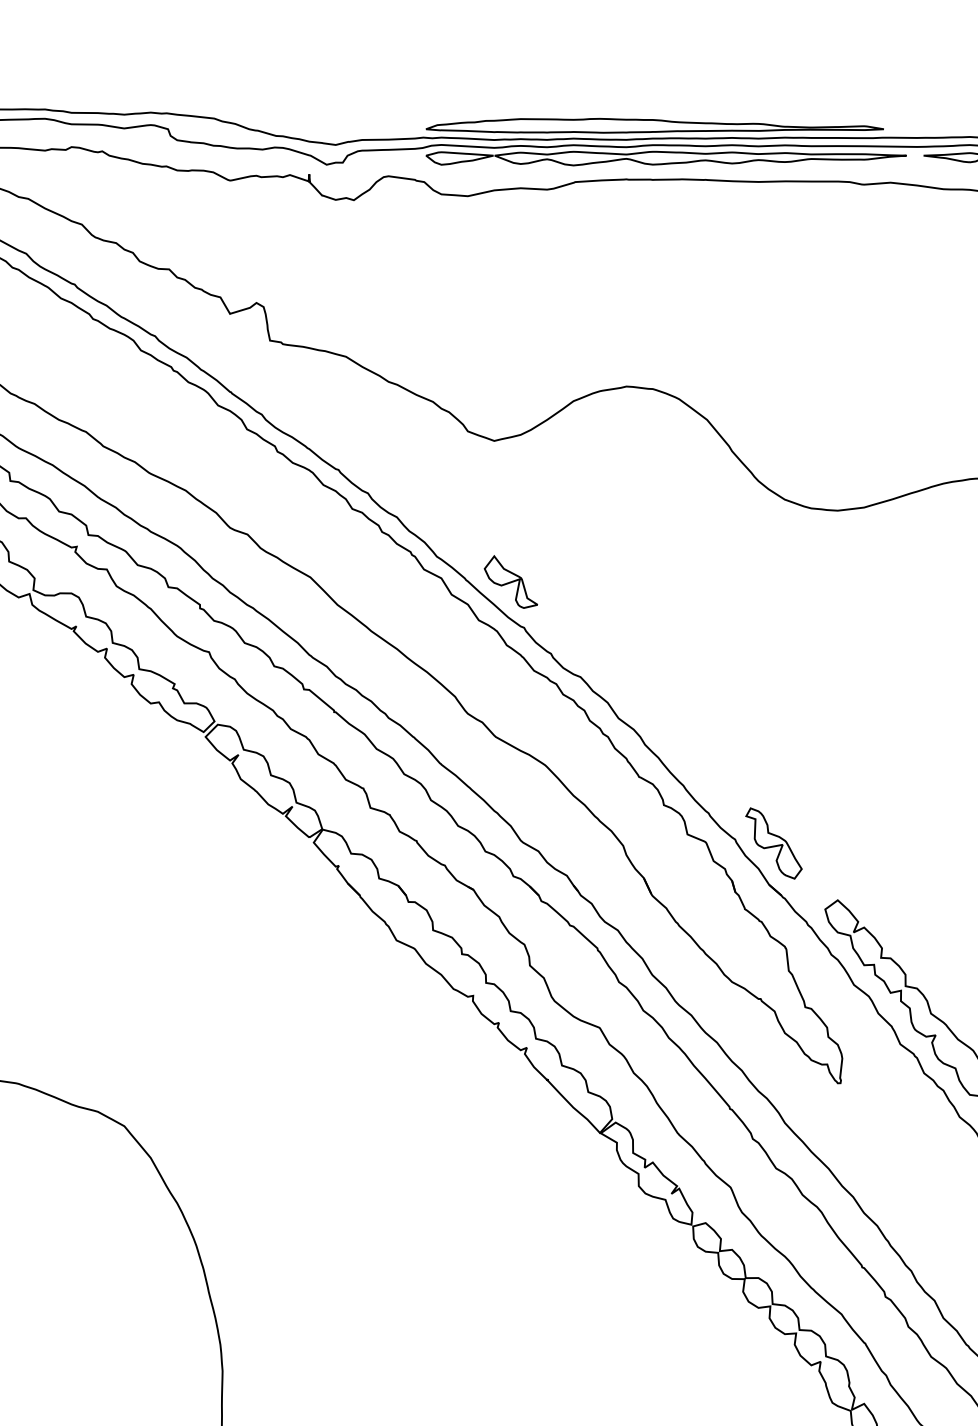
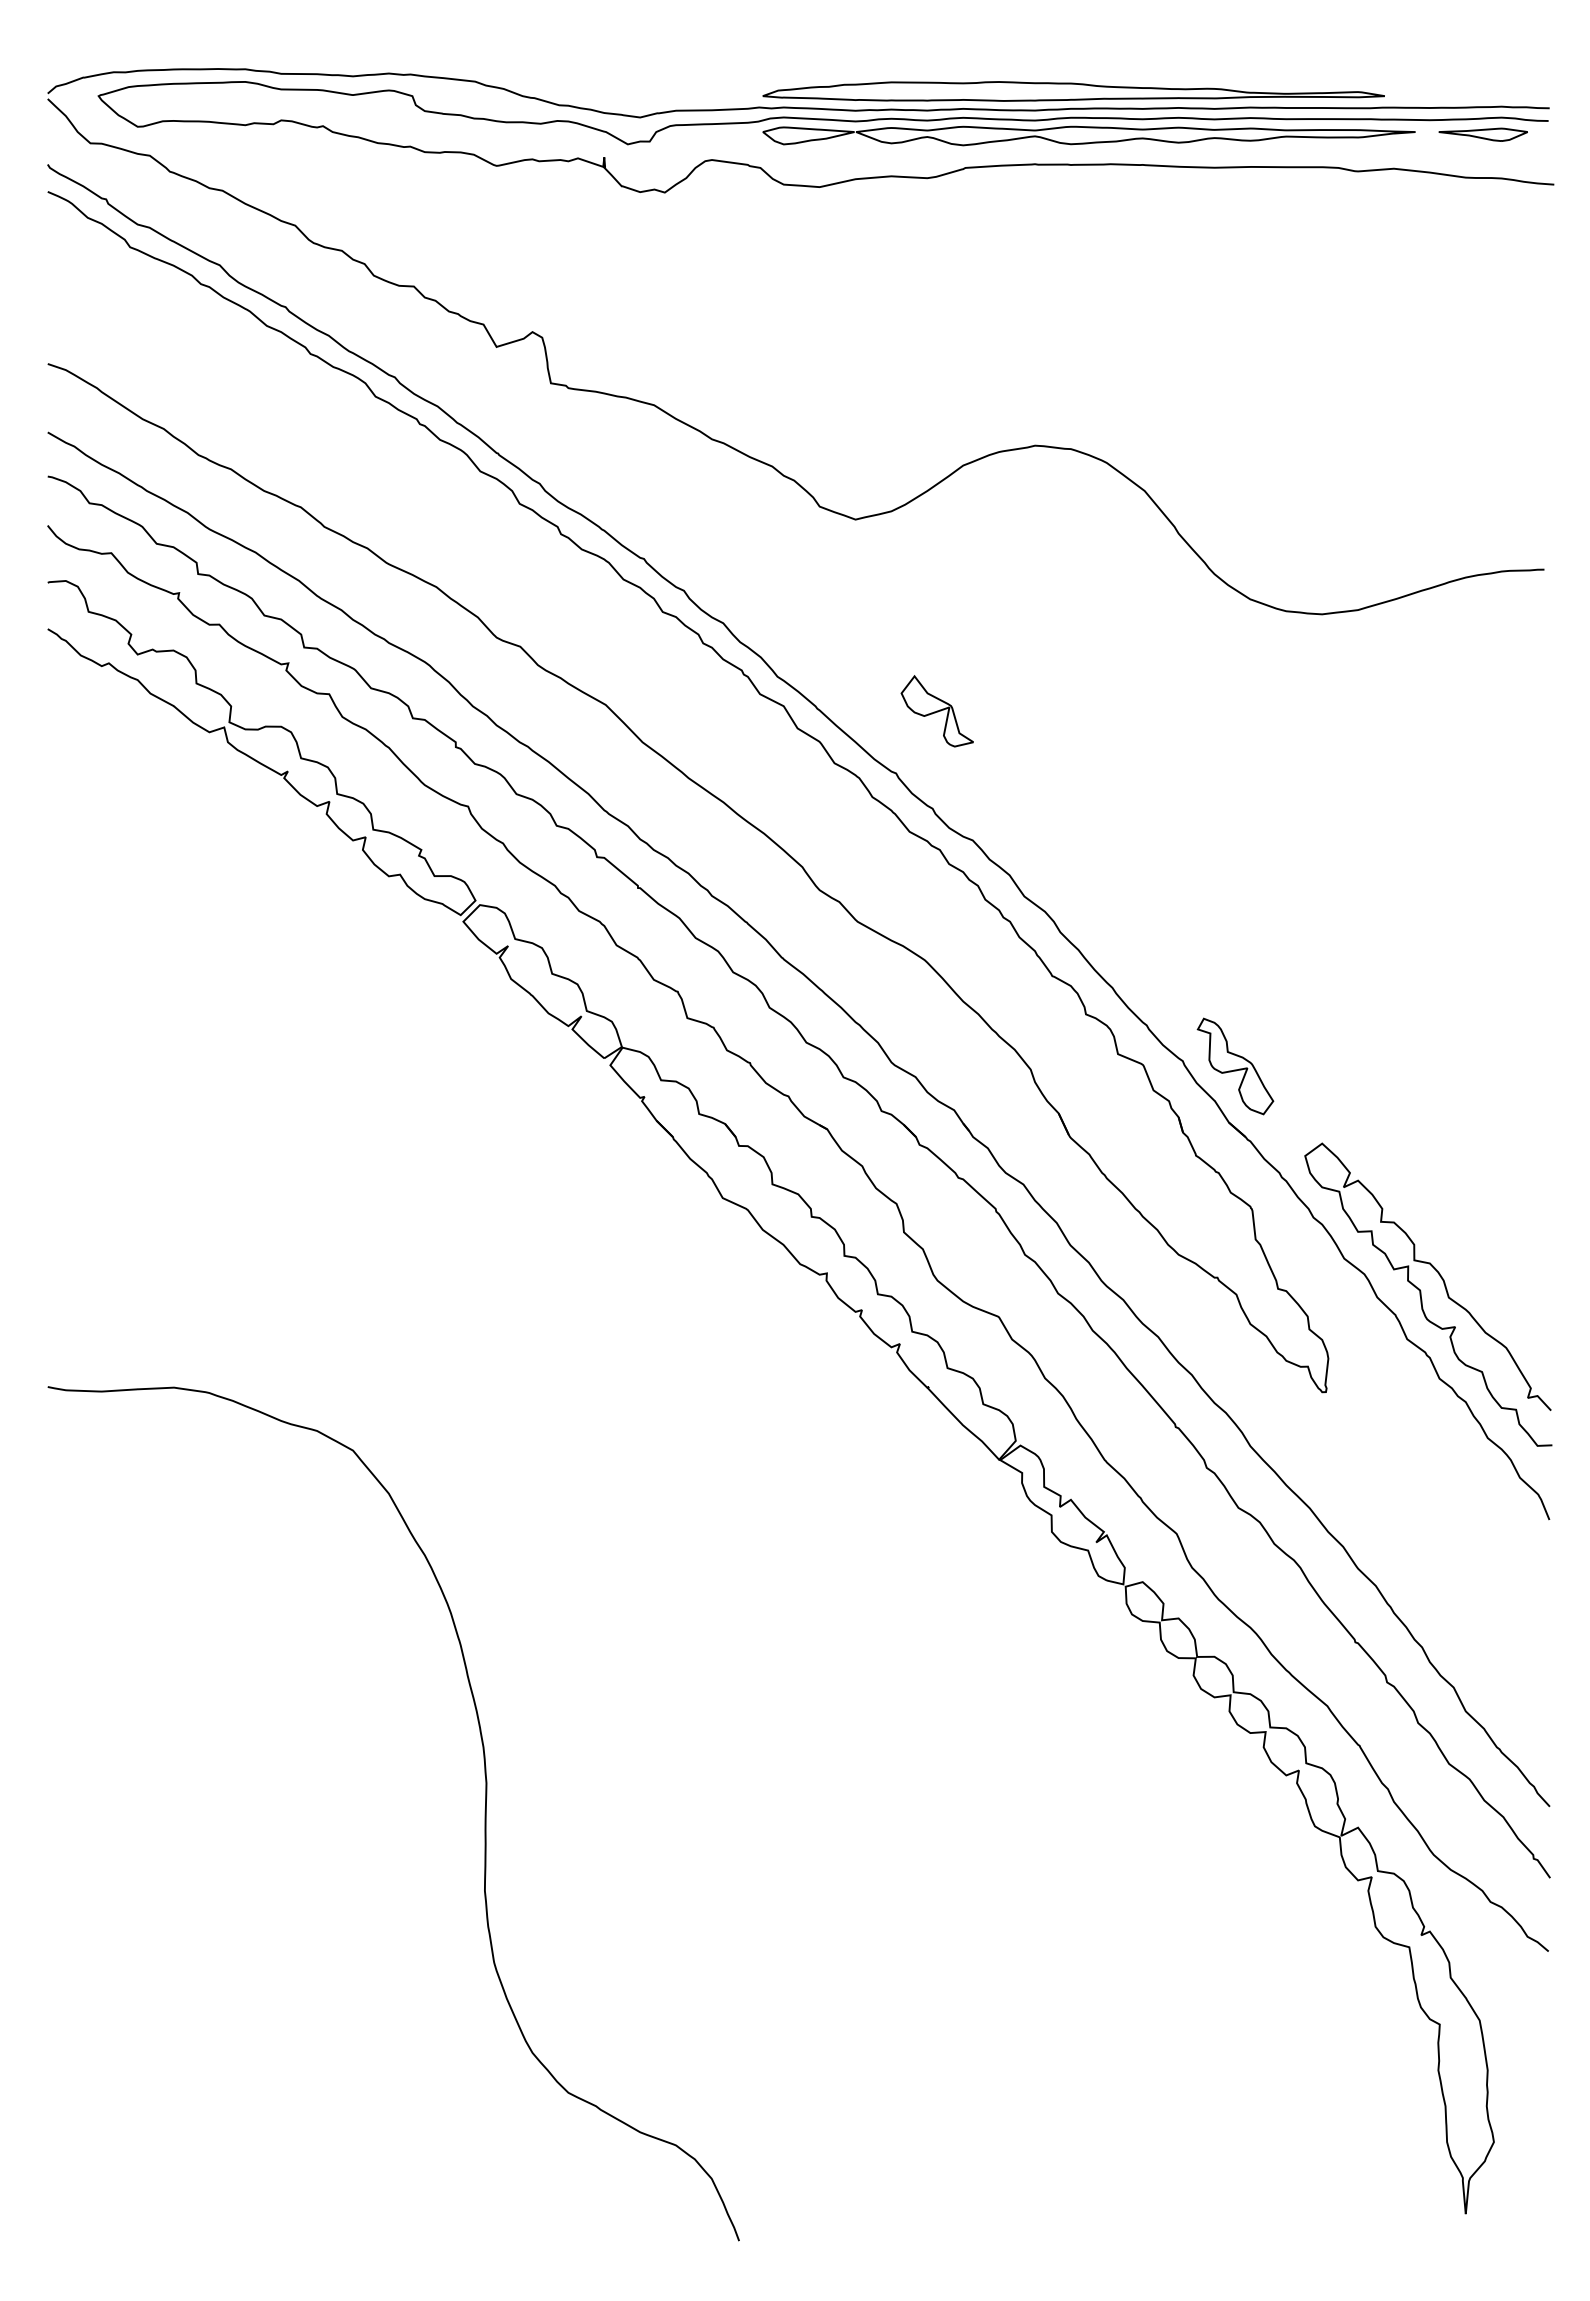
part: (510, 582) -> (936, 711), moved

